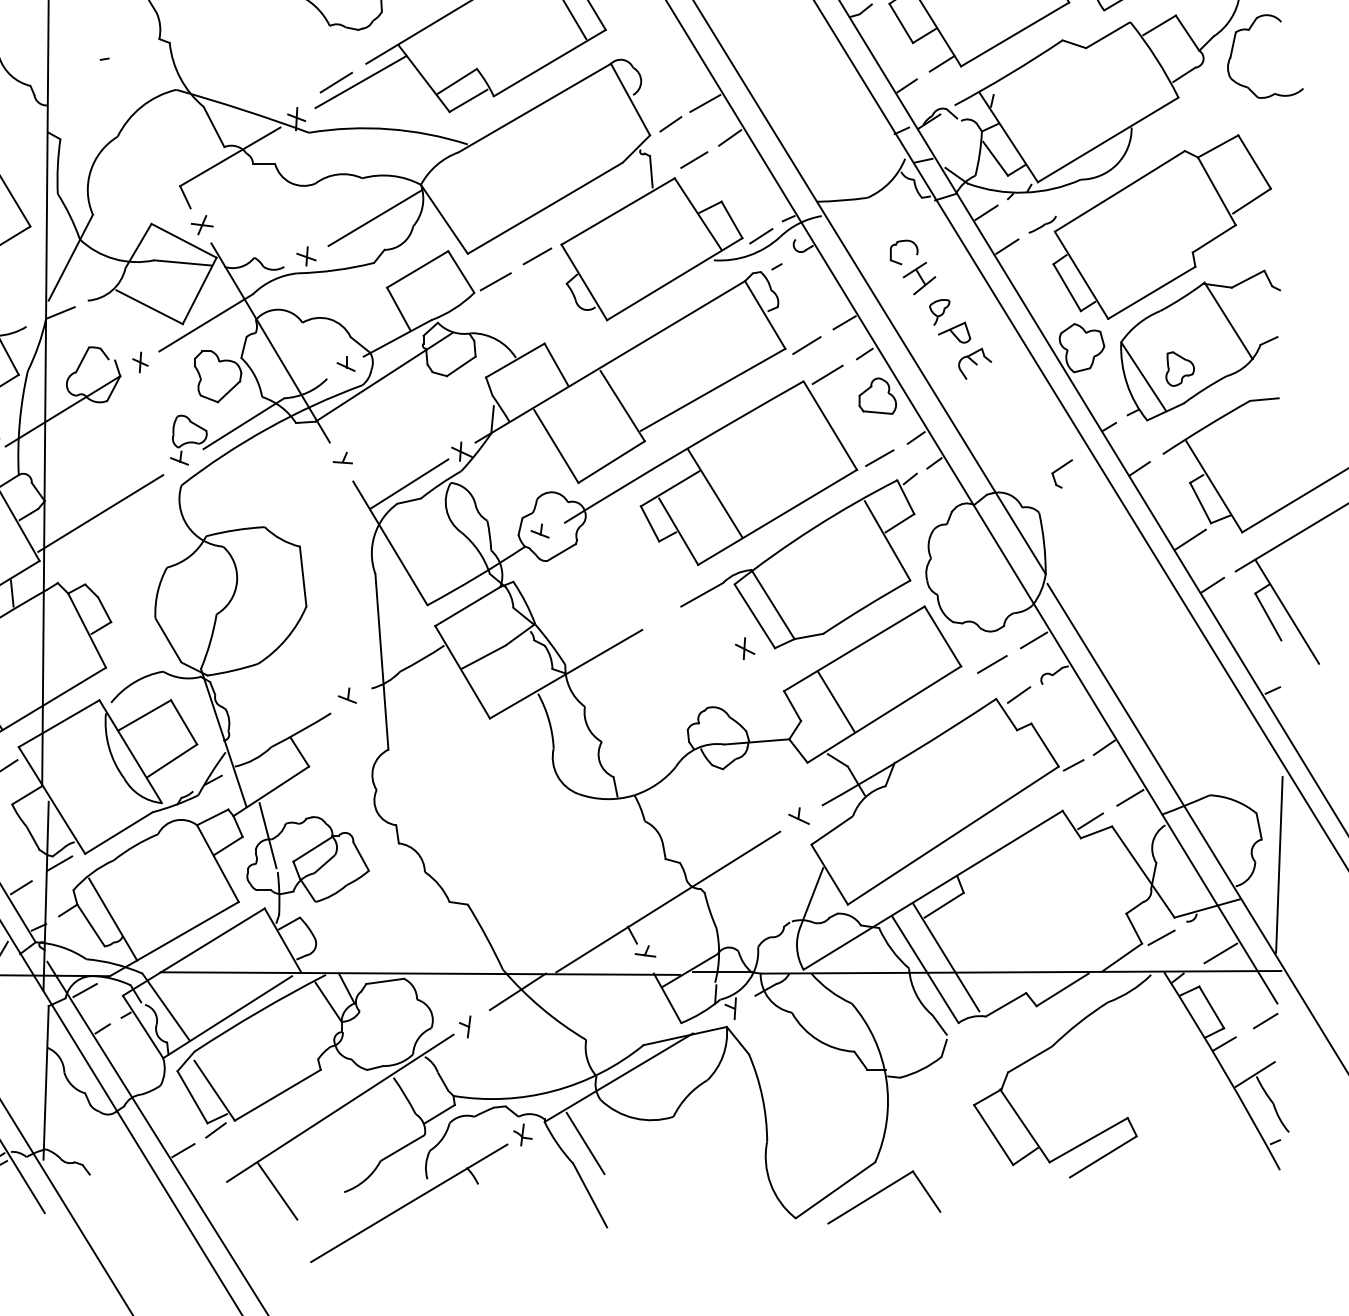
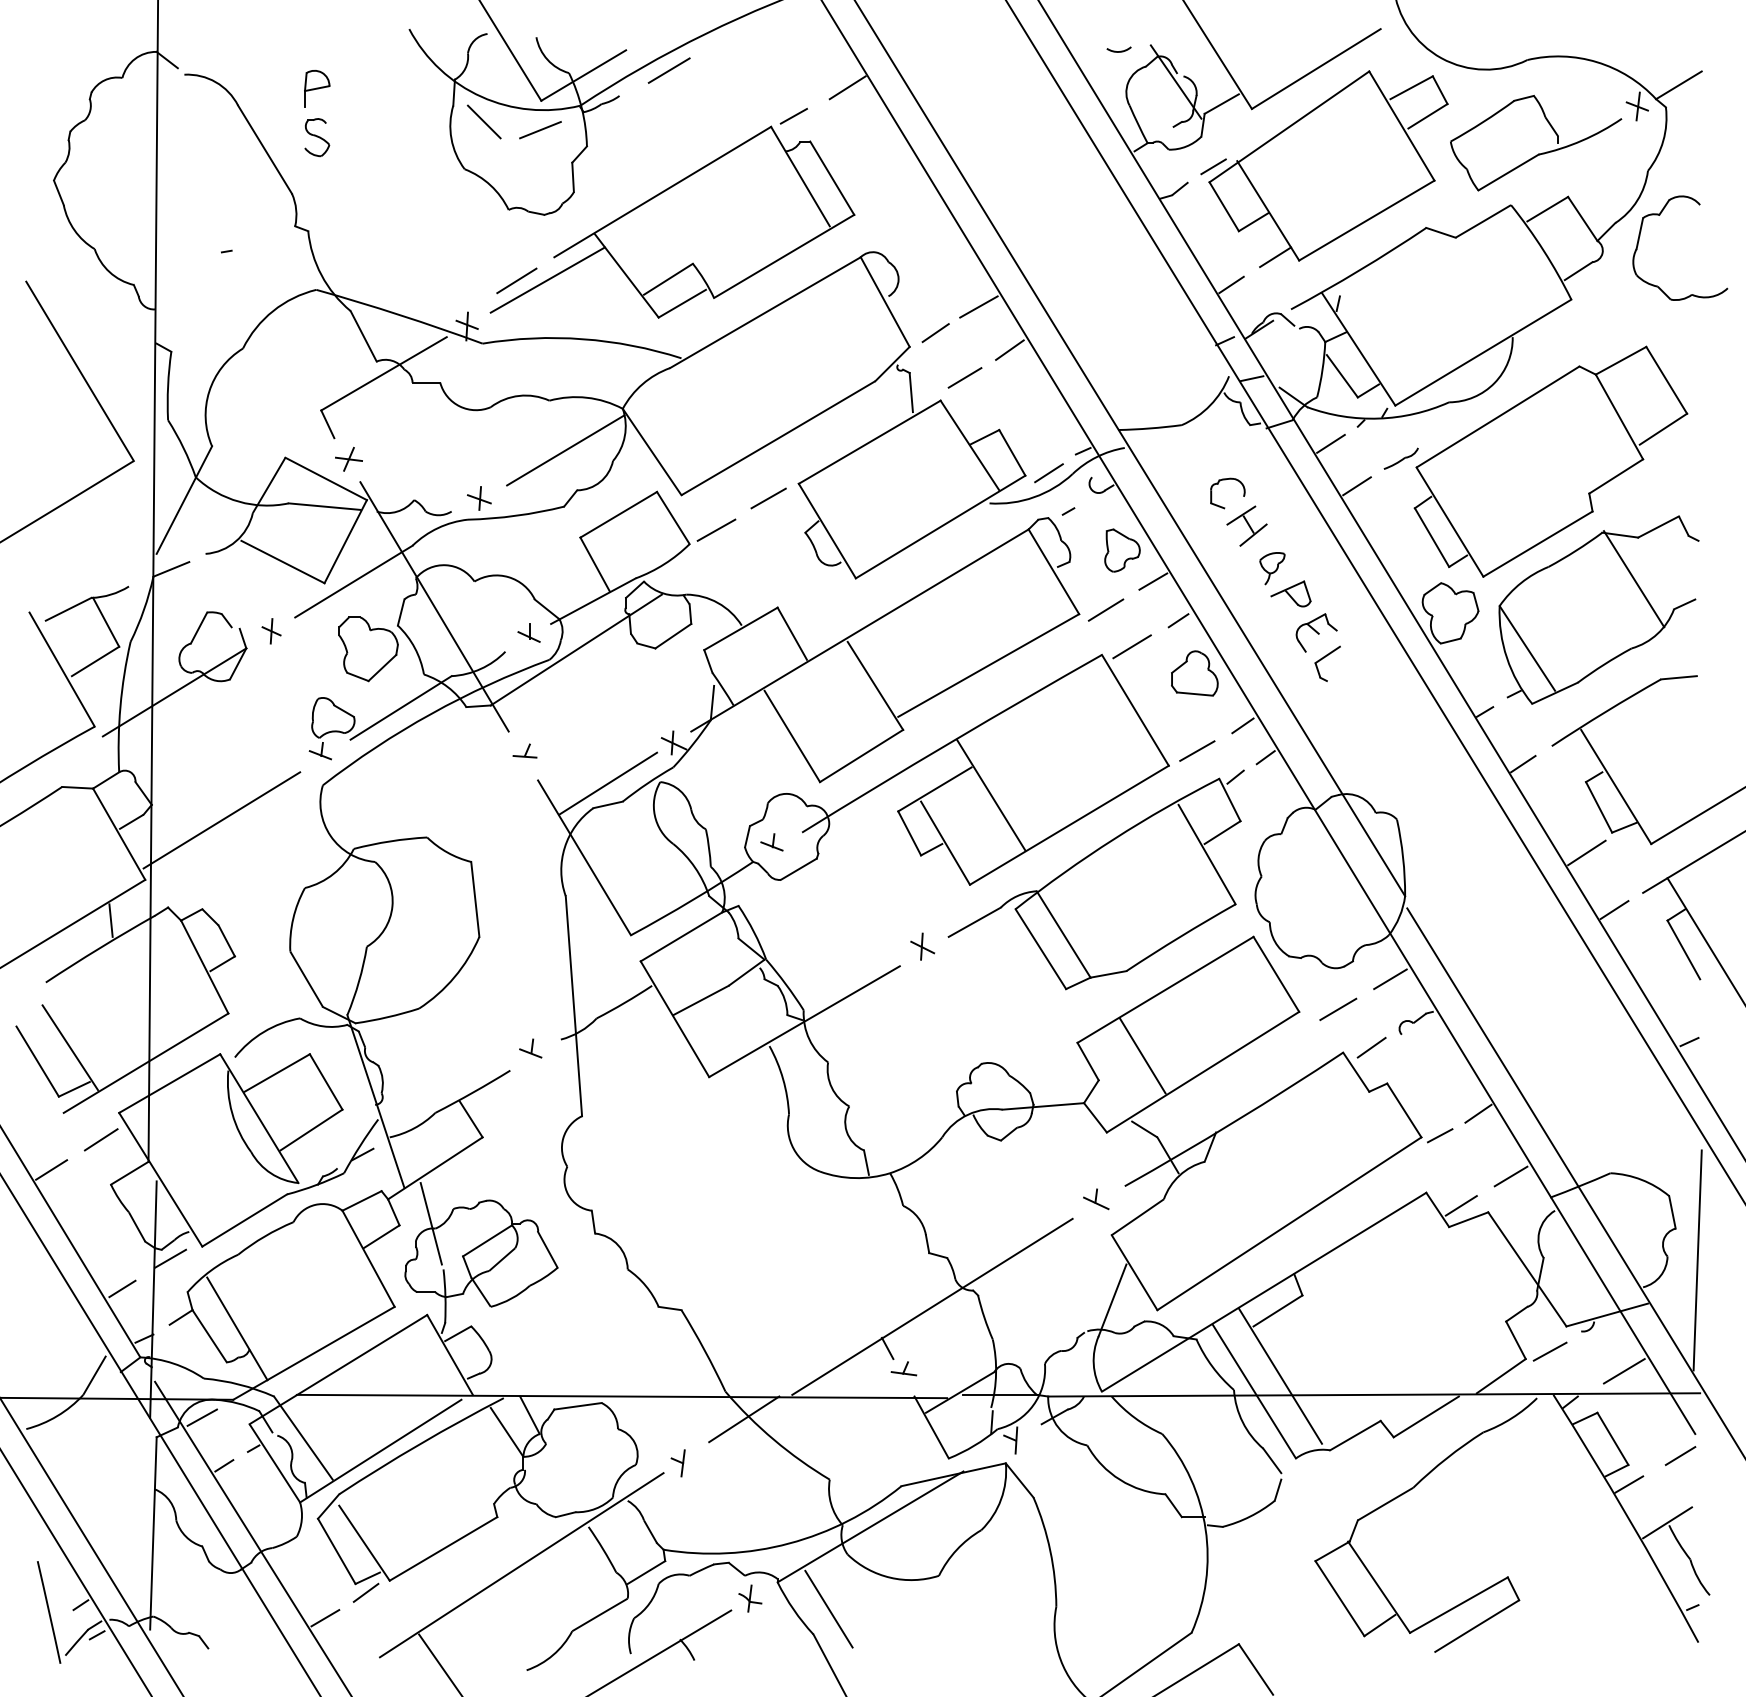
part: (1180, 369) -> (1122, 550), moved
part: (1061, 473) -> (1327, 663), moved
part: (744, 648) -> (922, 946), moved

